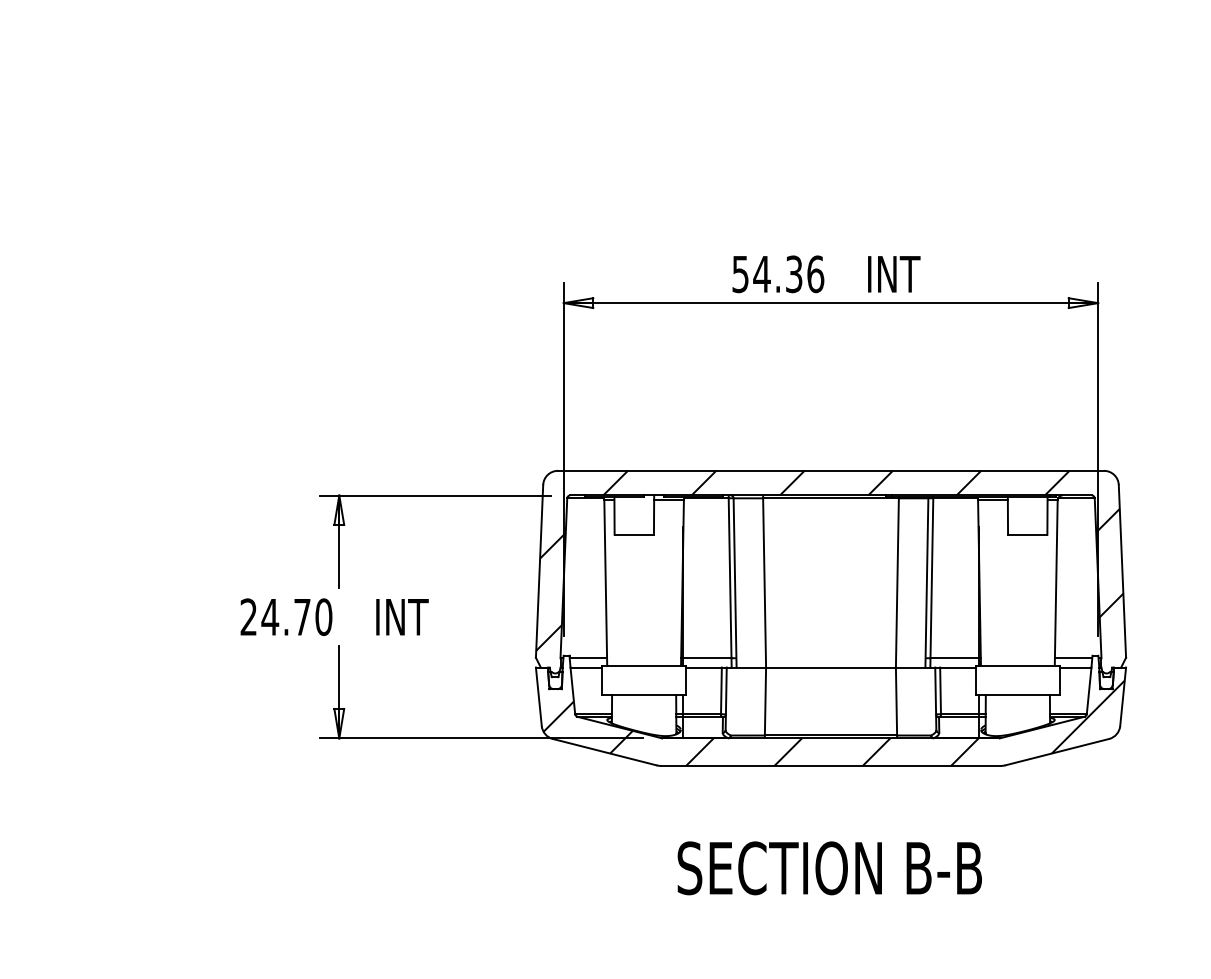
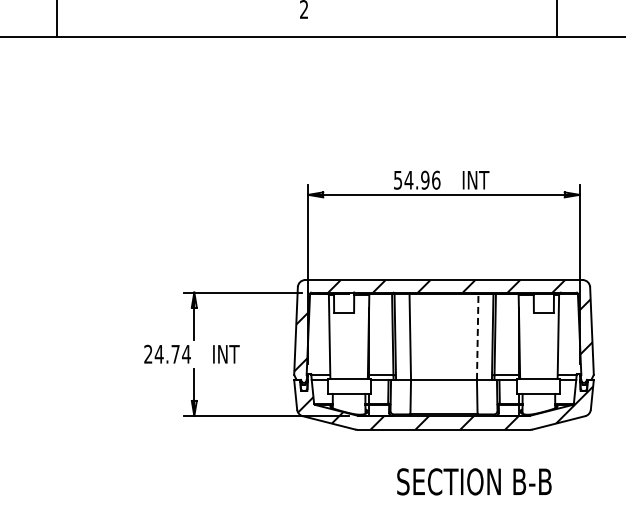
text: (794, 272) -> (425, 179), 54.36 -> 54.96
line: (896, 582) -> (477, 336), solid -> dashed
text: (323, 615) -> (186, 353), 24.70 -> 24.74
text: (830, 867) -> (474, 481), moved

